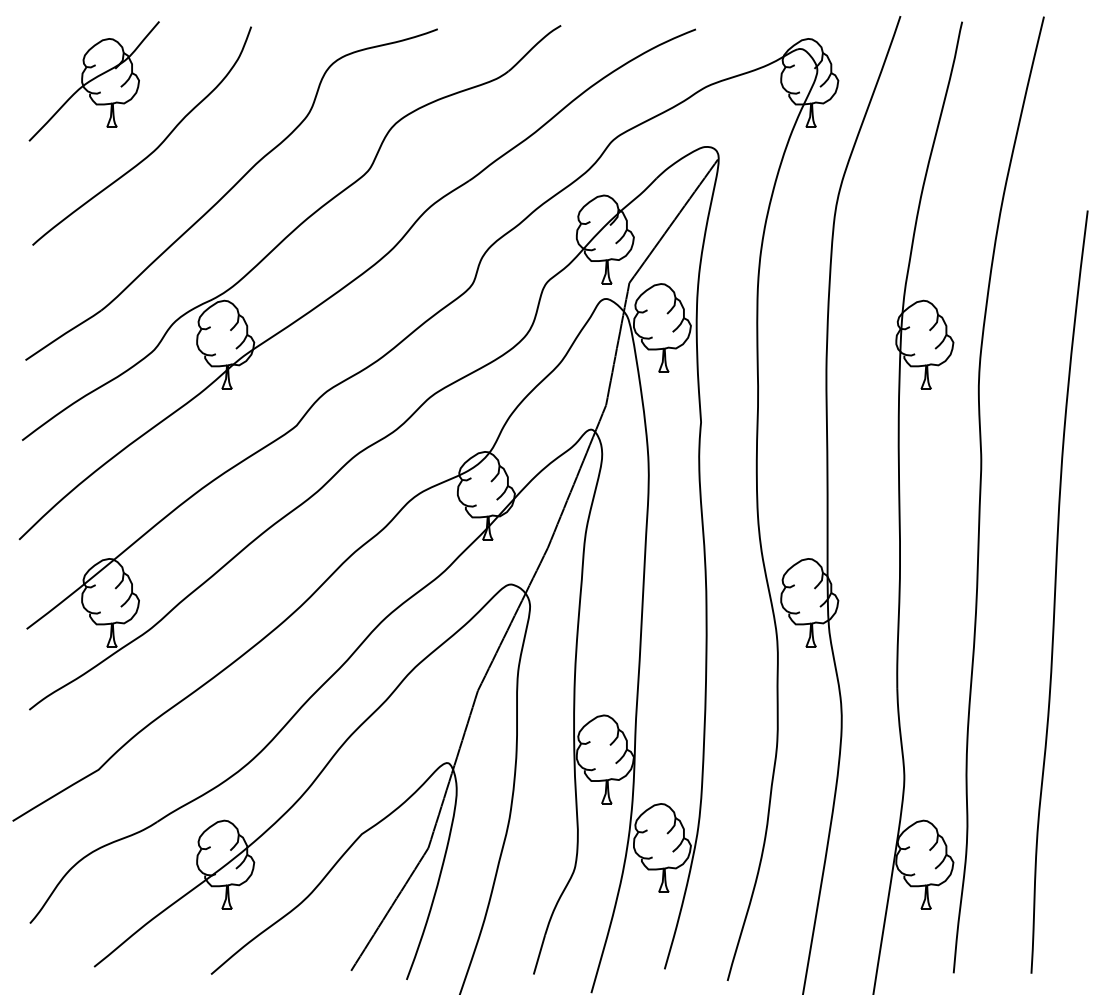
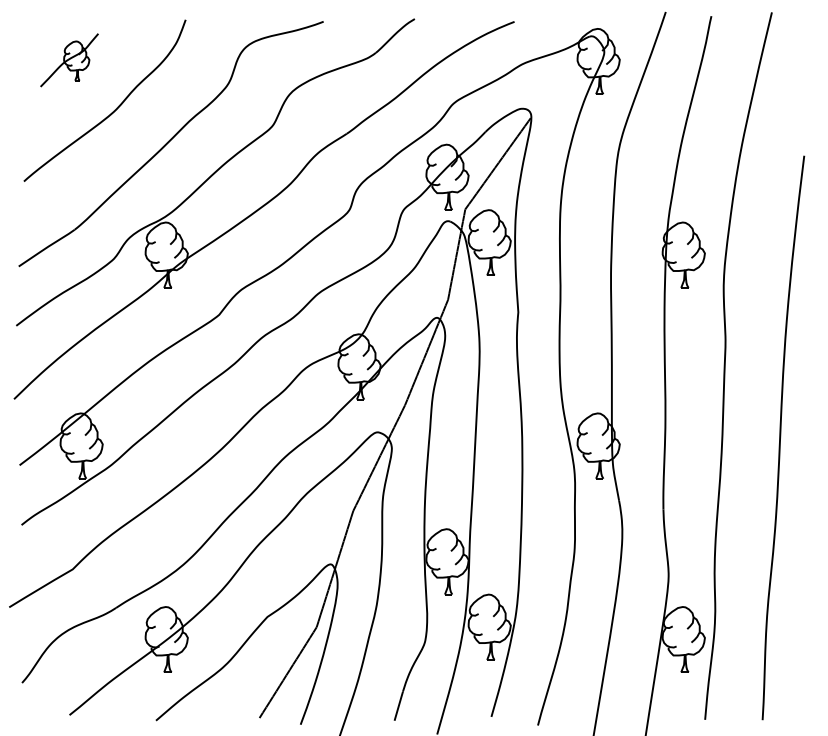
part: (93, 81) -> (69, 60), size x0.6

